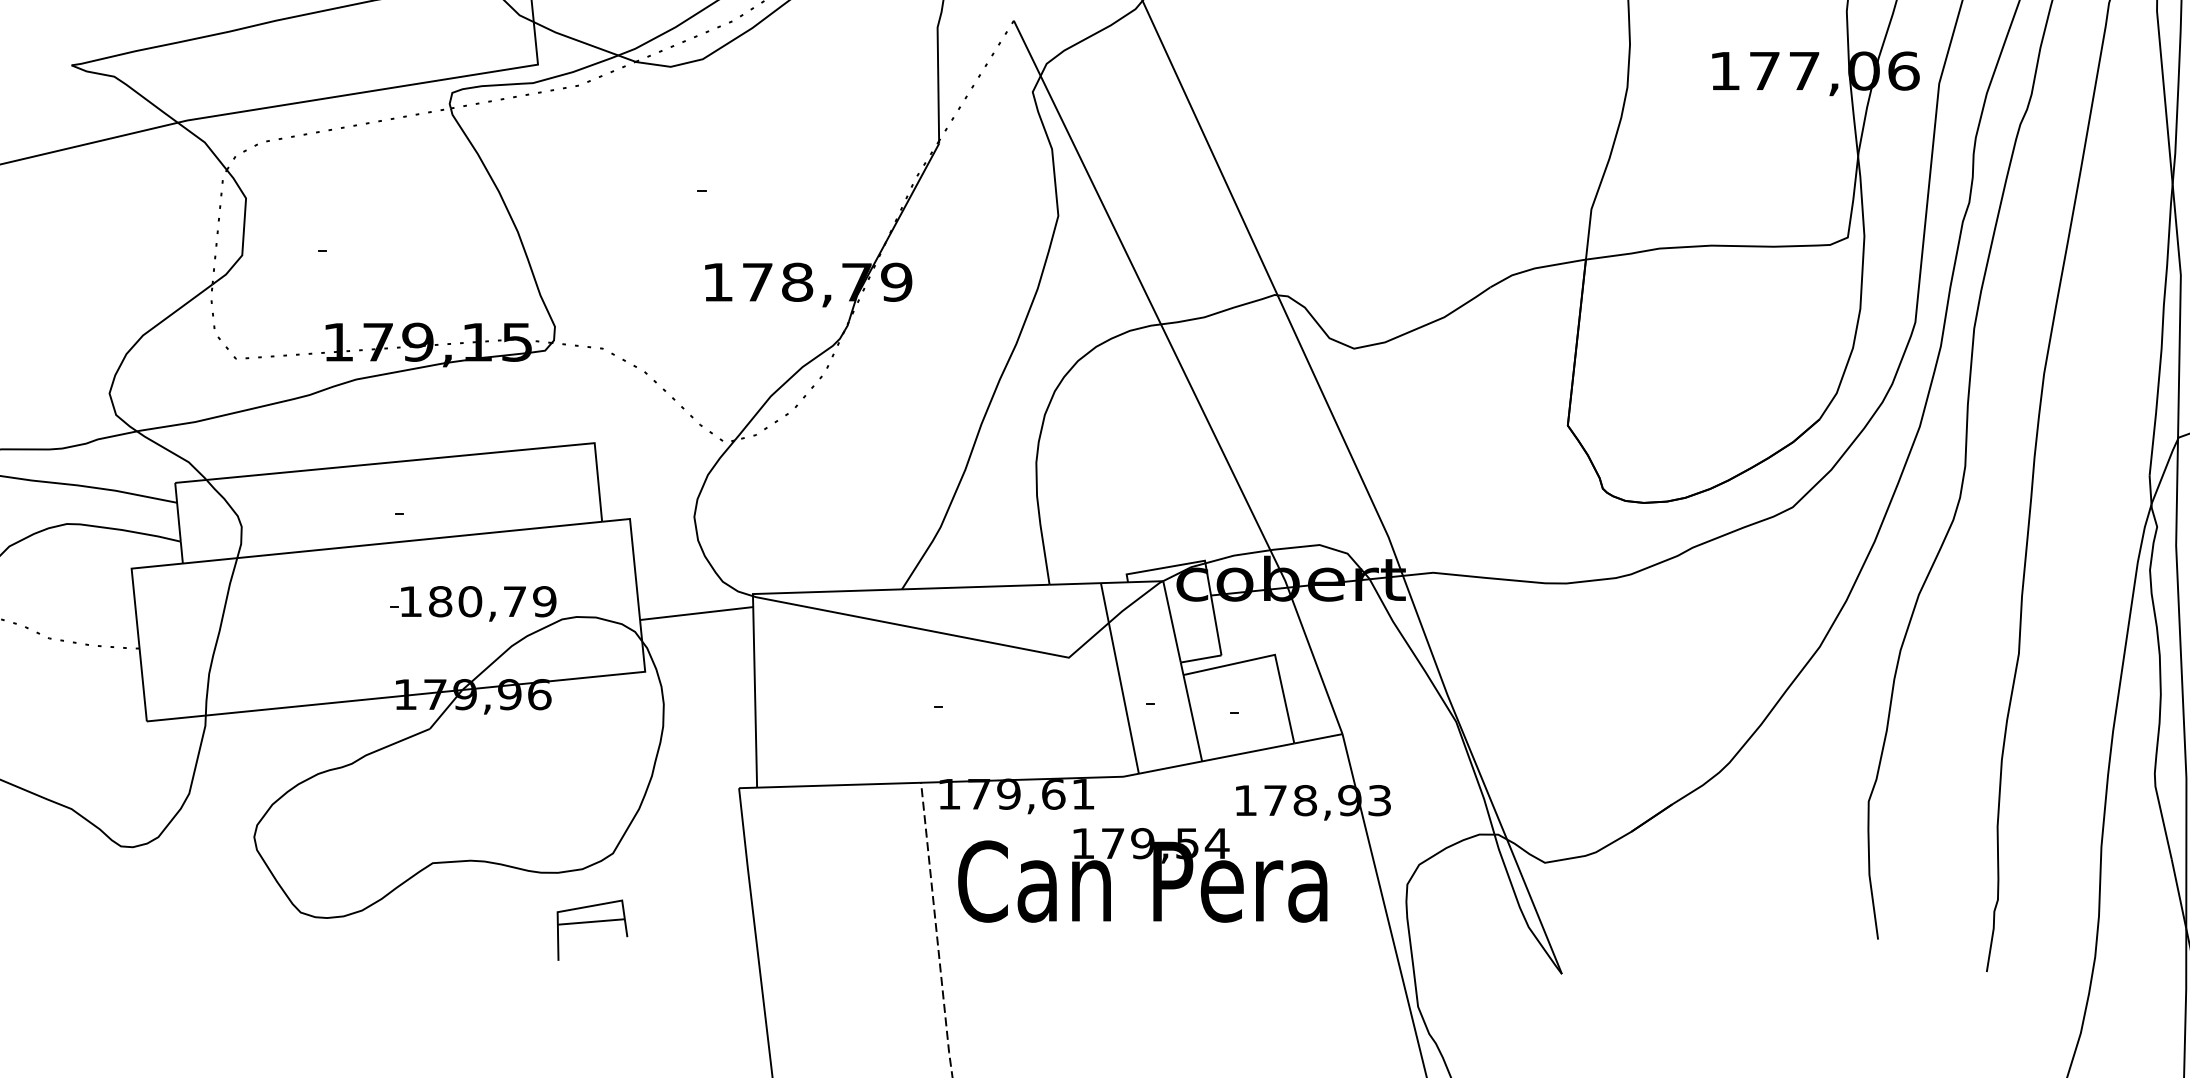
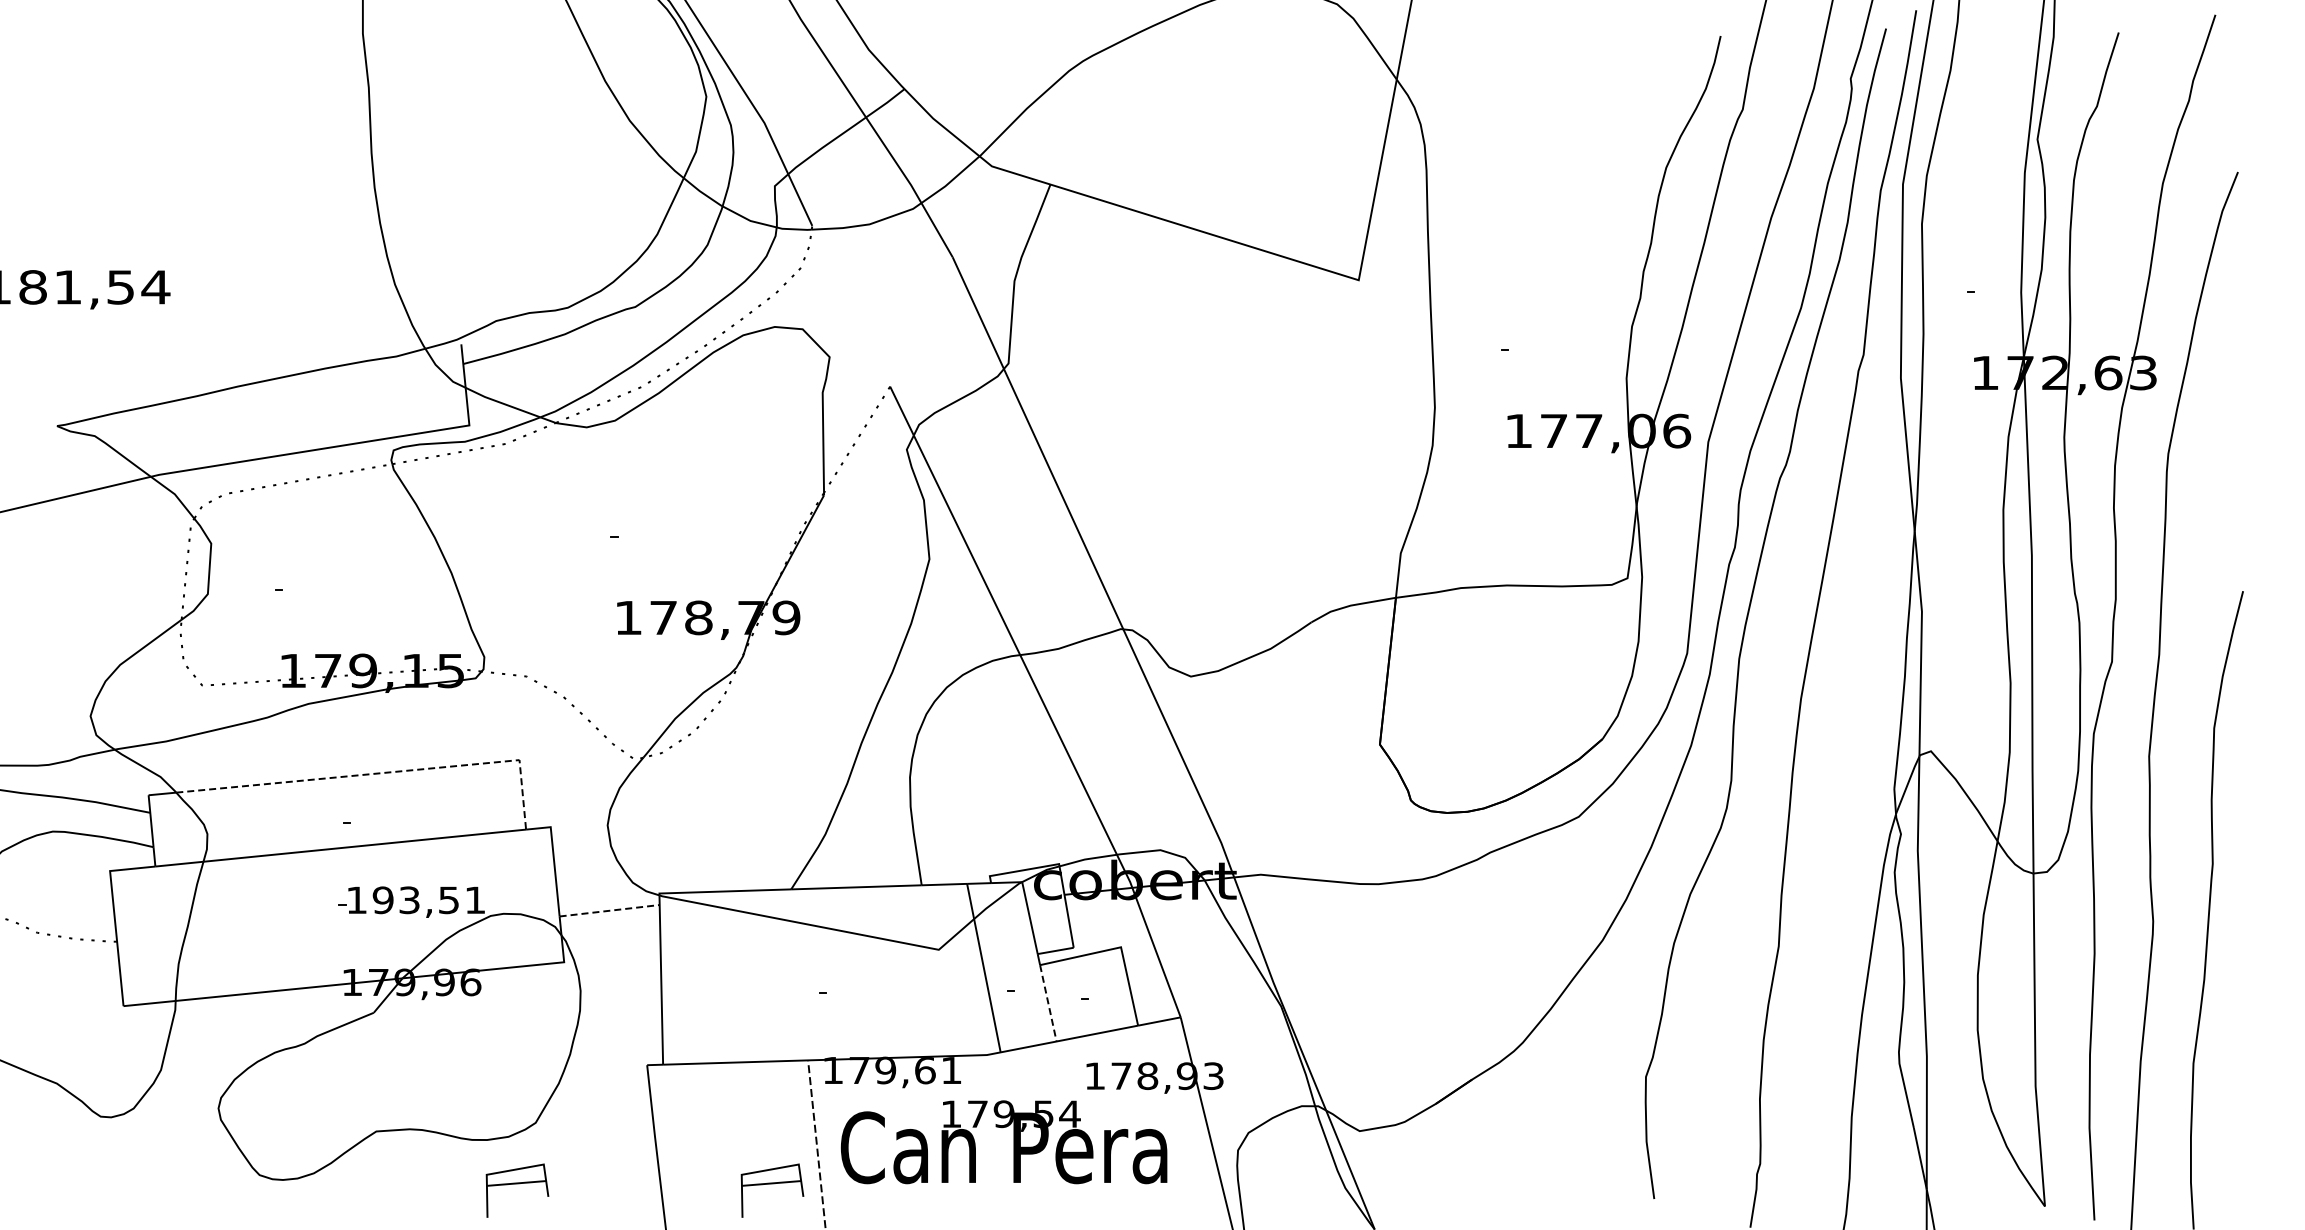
line: (440, 458) -> (383, 773), solid -> dashed
text: (491, 601) -> (428, 900), 180,79 -> 193,51
line: (697, 613) -> (610, 910), solid -> dashed
line: (1192, 718) -> (1048, 1003), solid -> dashed
part: (880, 929) -> (772, 1190), added

